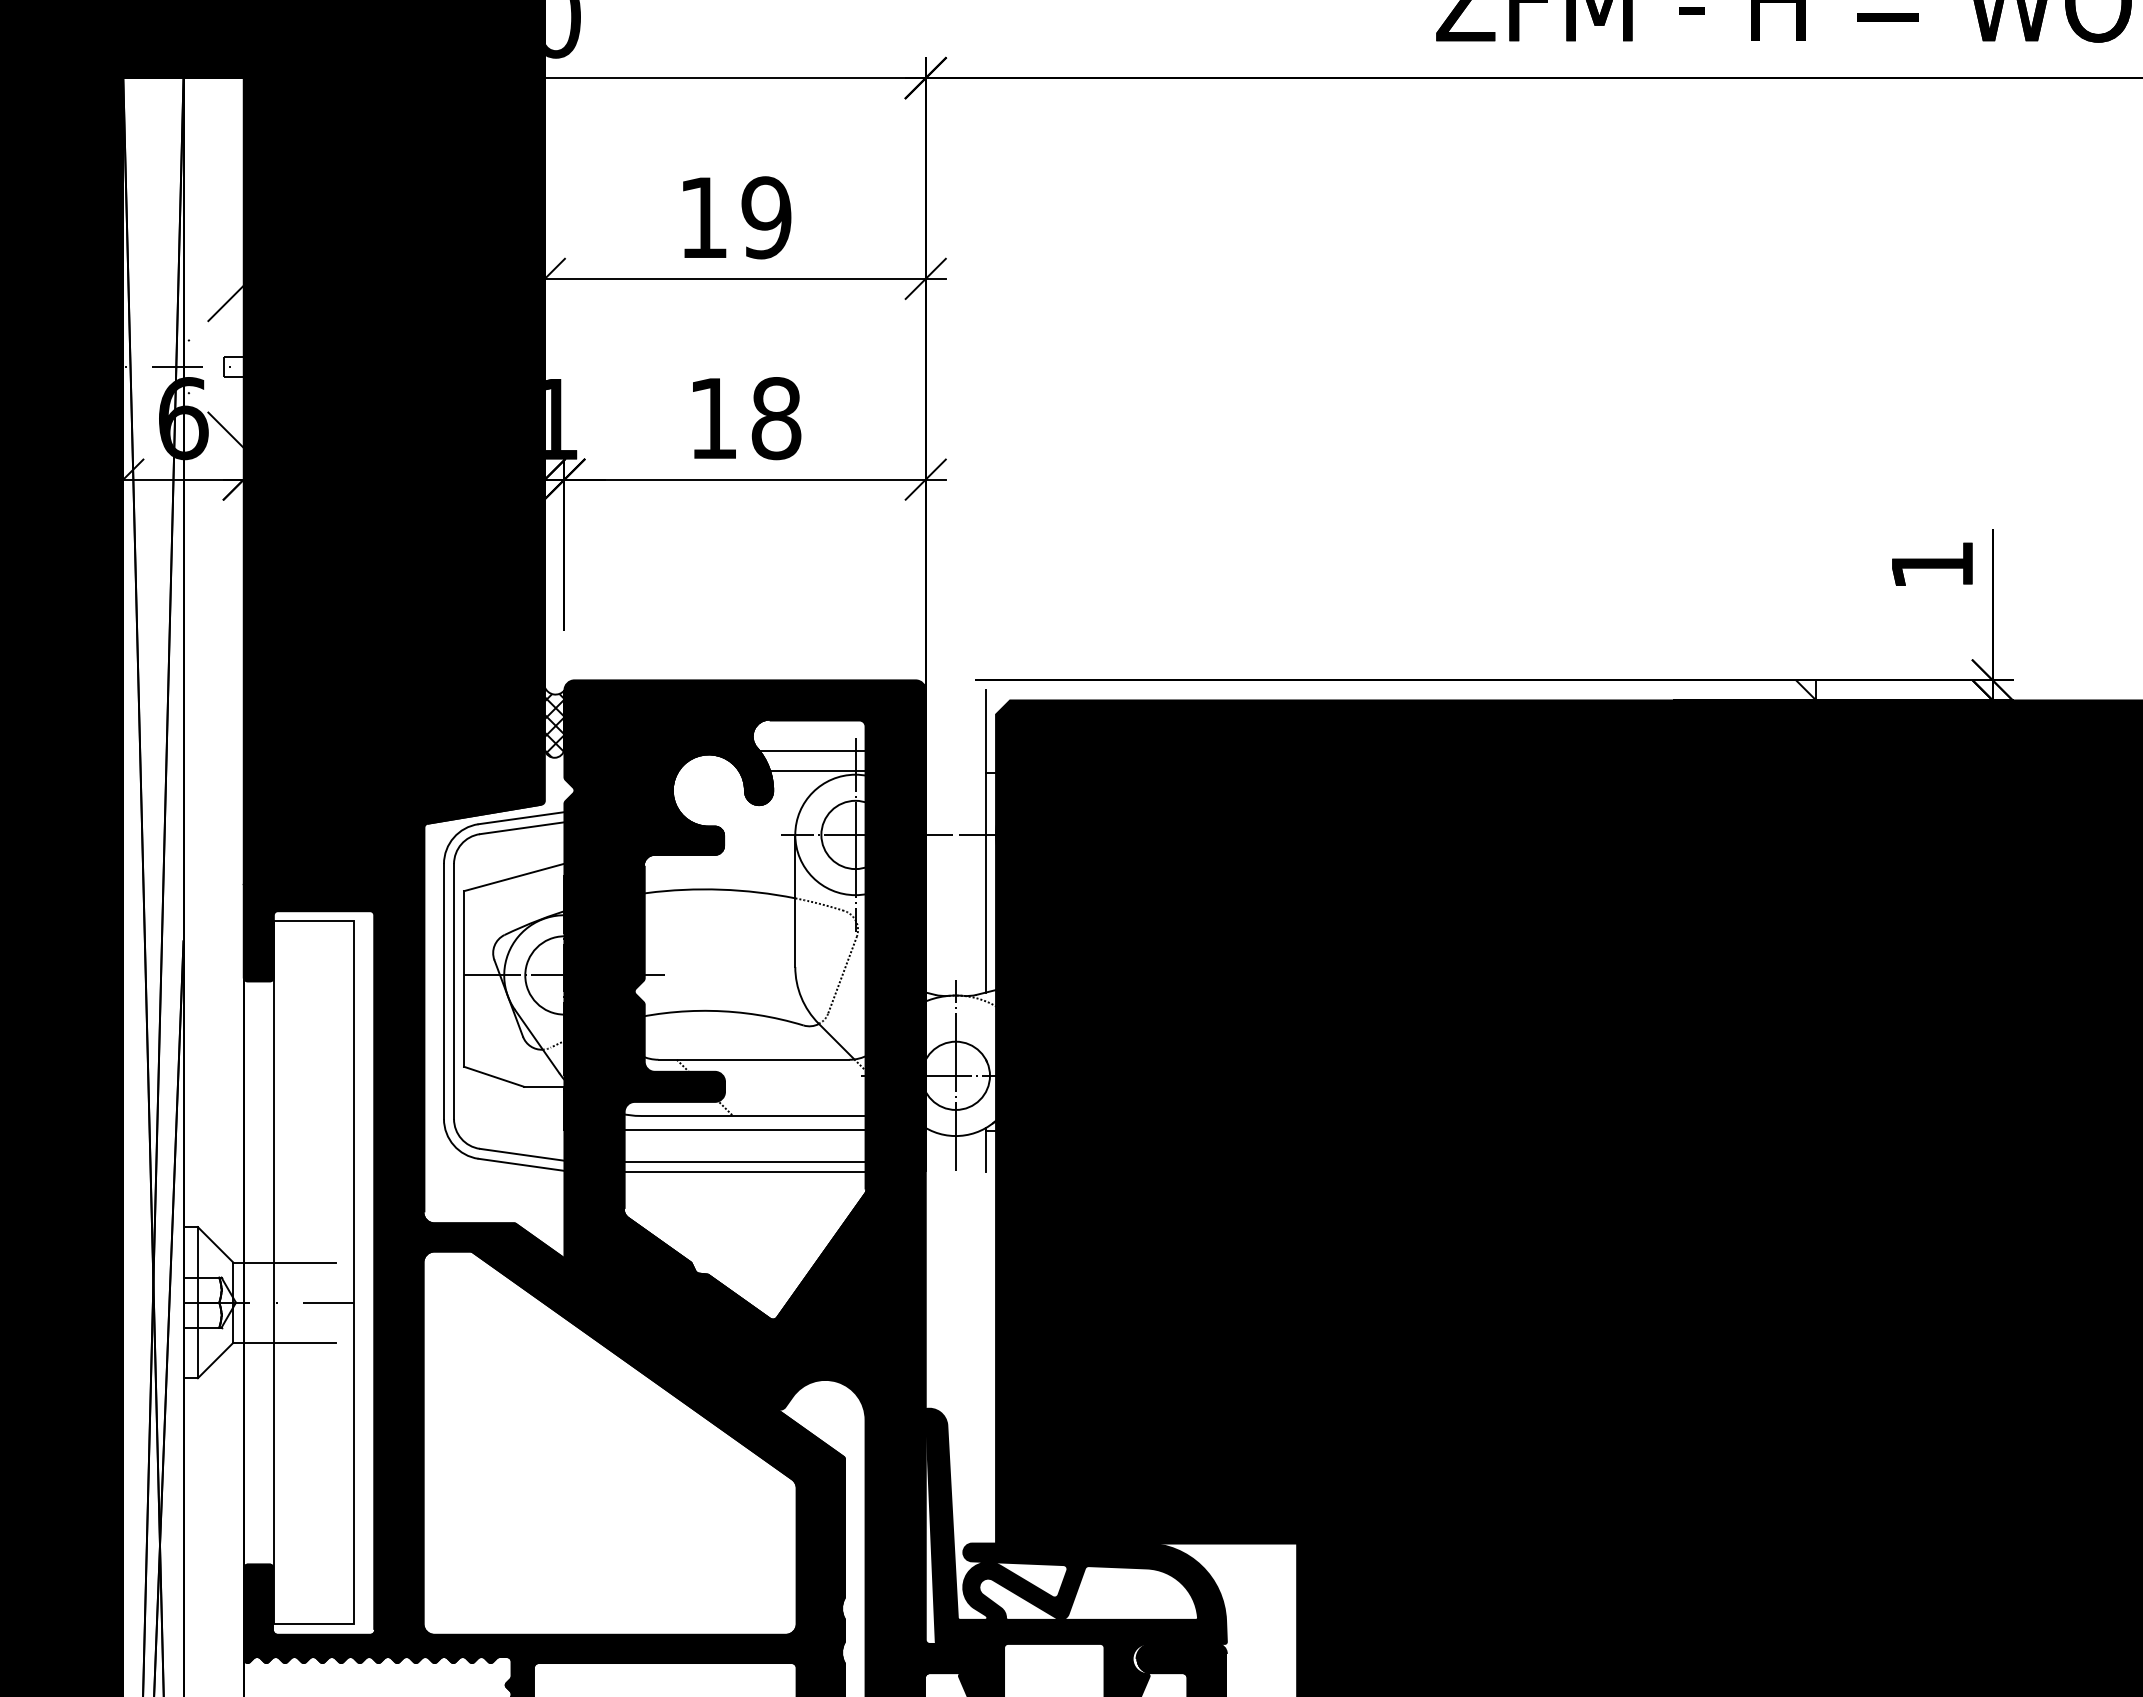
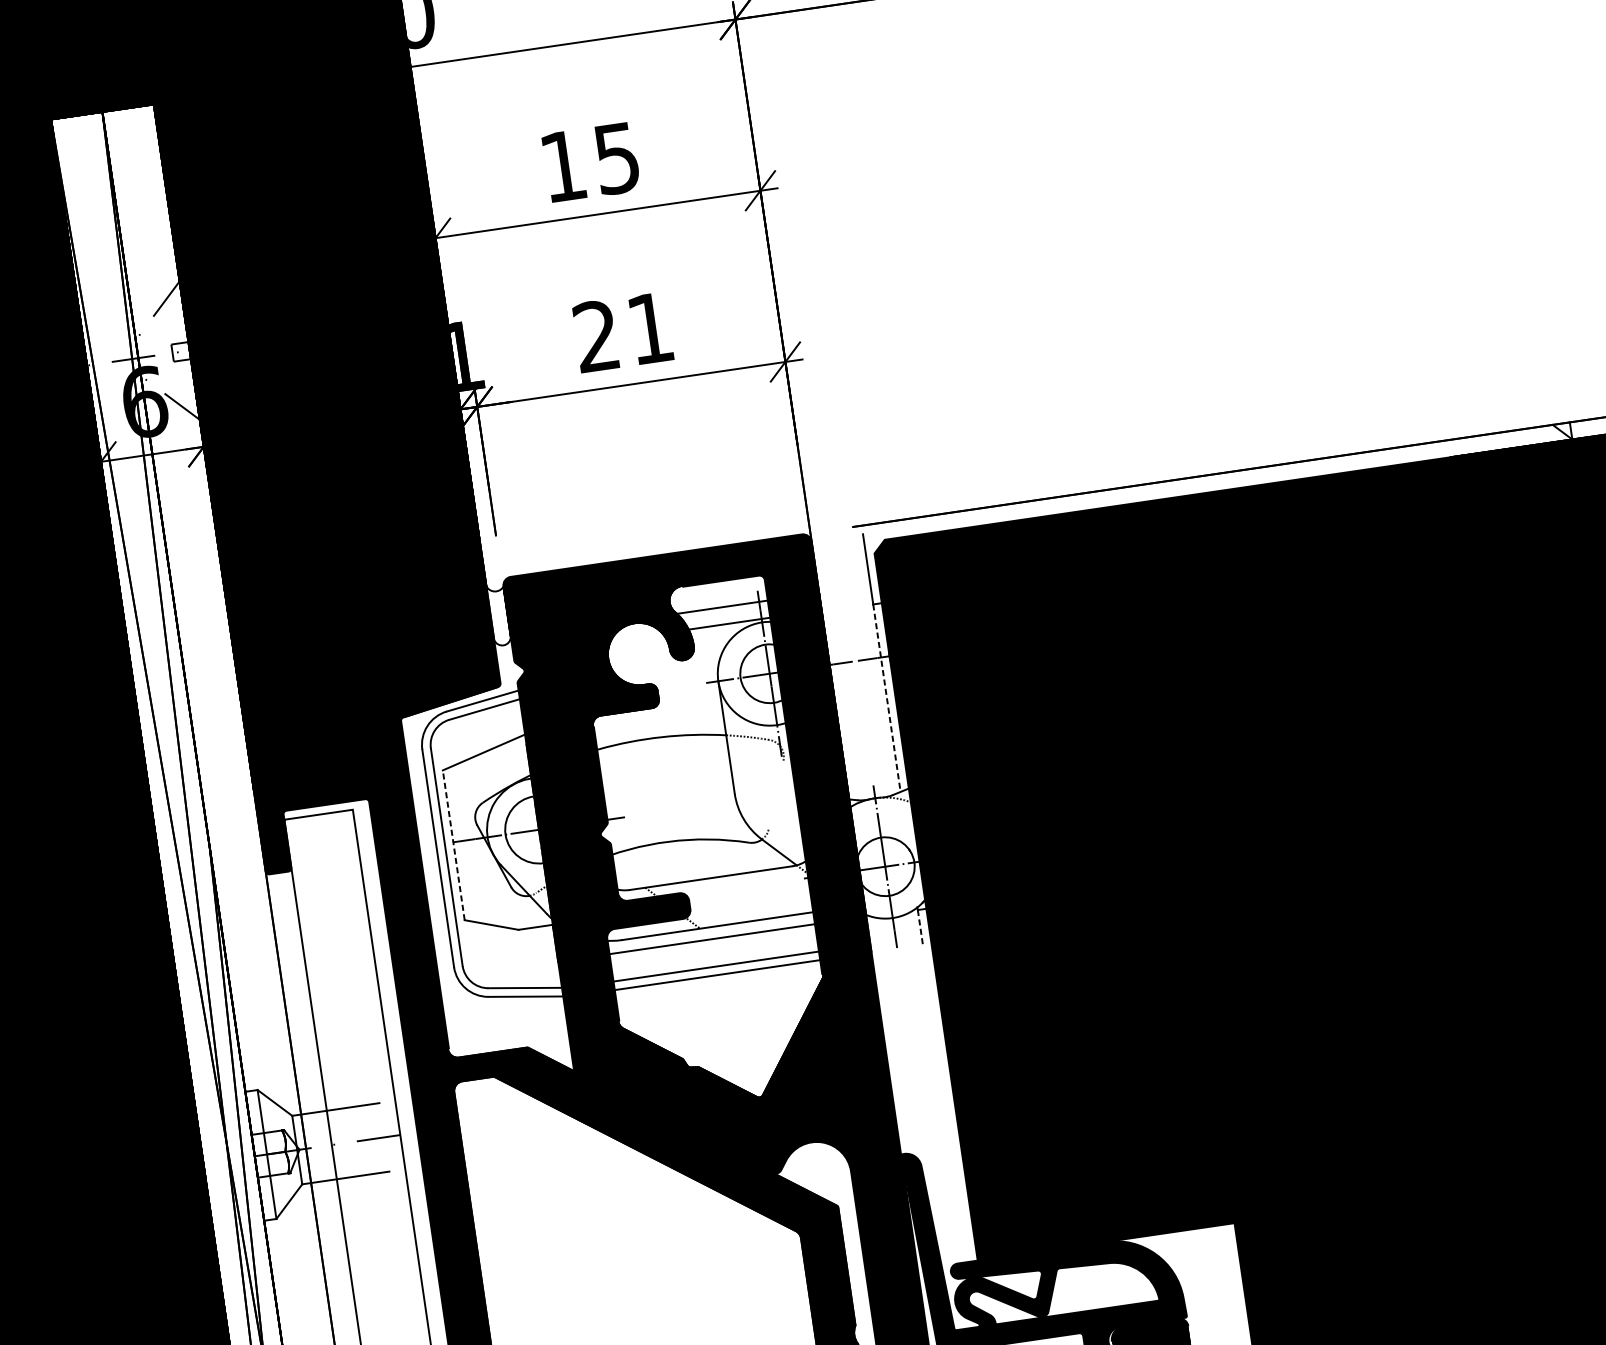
text: (766, 217) -> (616, 158), 19 -> 15
text: (745, 418) -> (624, 332), 18 -> 21
hatch: (554, 725) -> (499, 617), removed
line: (985, 882) -> (886, 698), solid -> dashed
line: (842, 975) -> (776, 795), removed
line: (464, 978) -> (454, 844), solid -> dashed
line: (985, 1151) -> (919, 927), solid -> dashed

